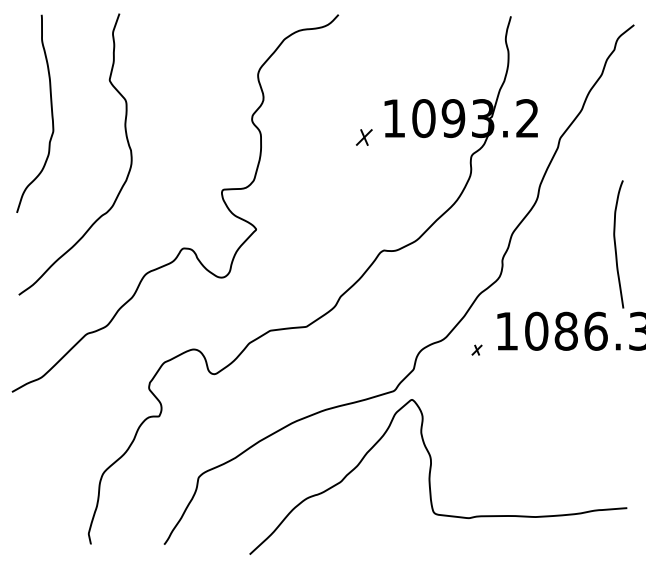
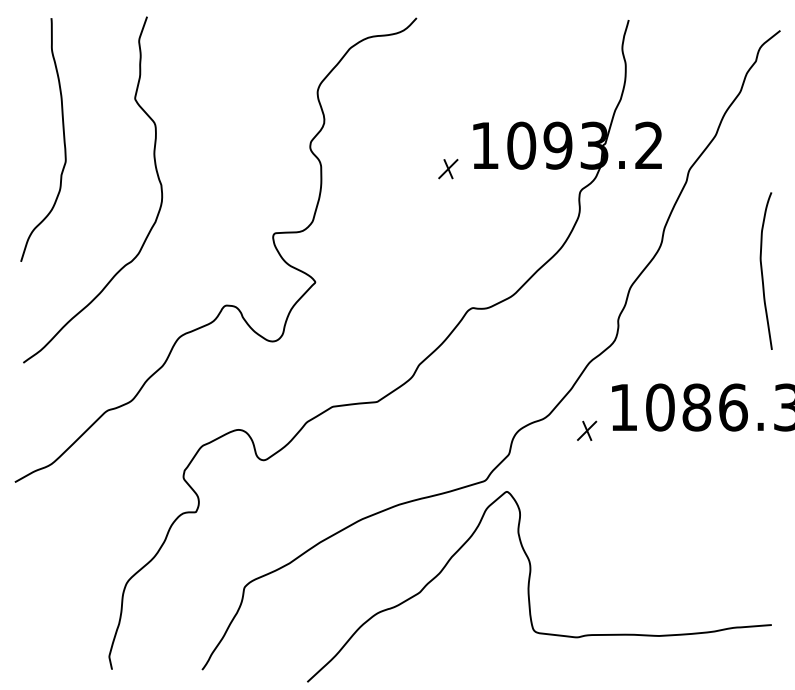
curve: (616, 245) -> (763, 272), moved
part: (476, 349) -> (586, 429), size x1.67

